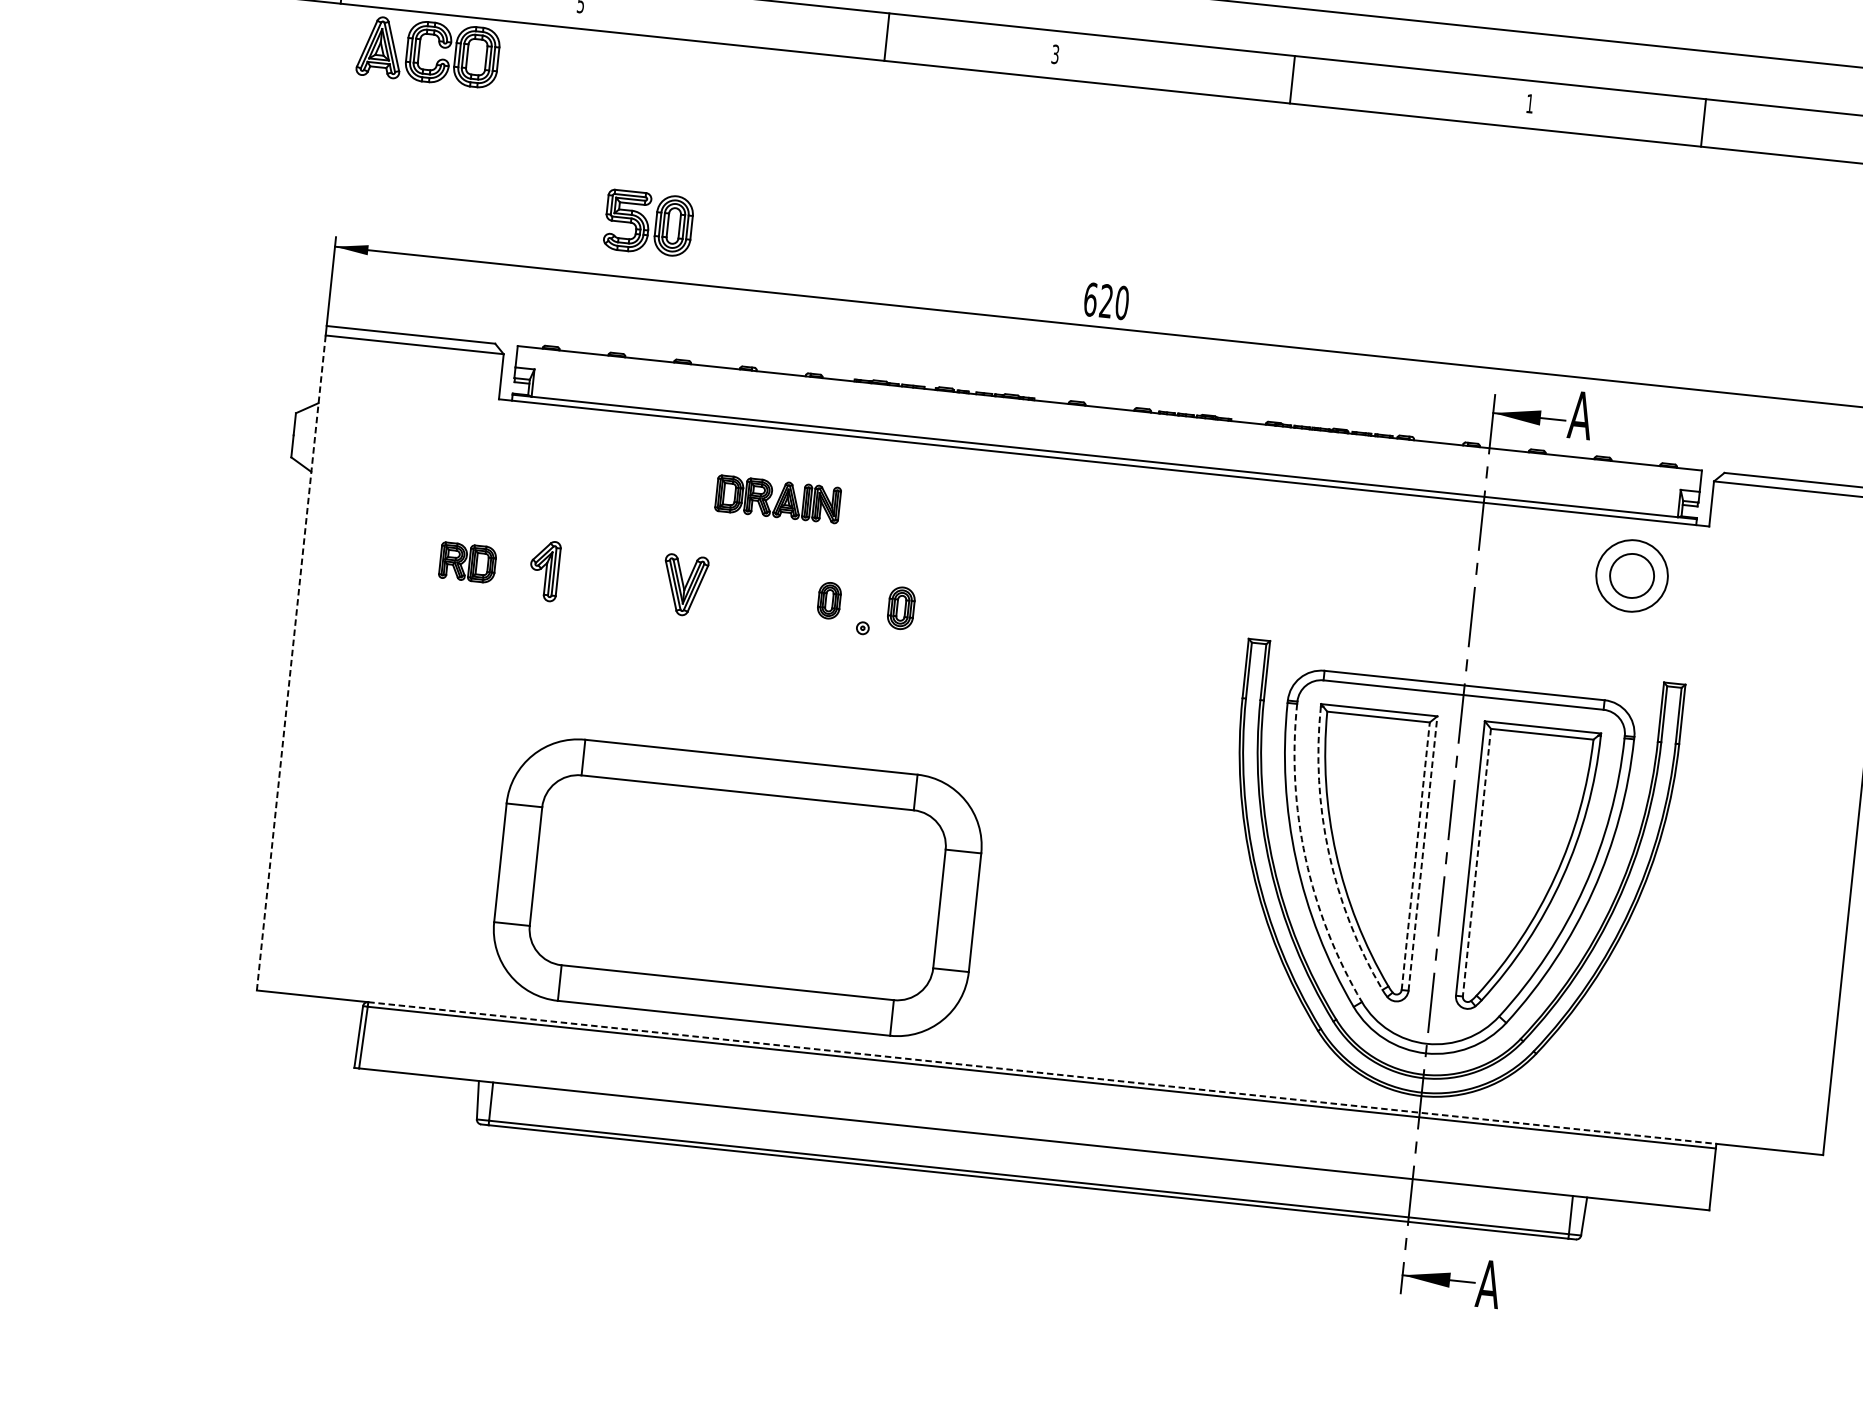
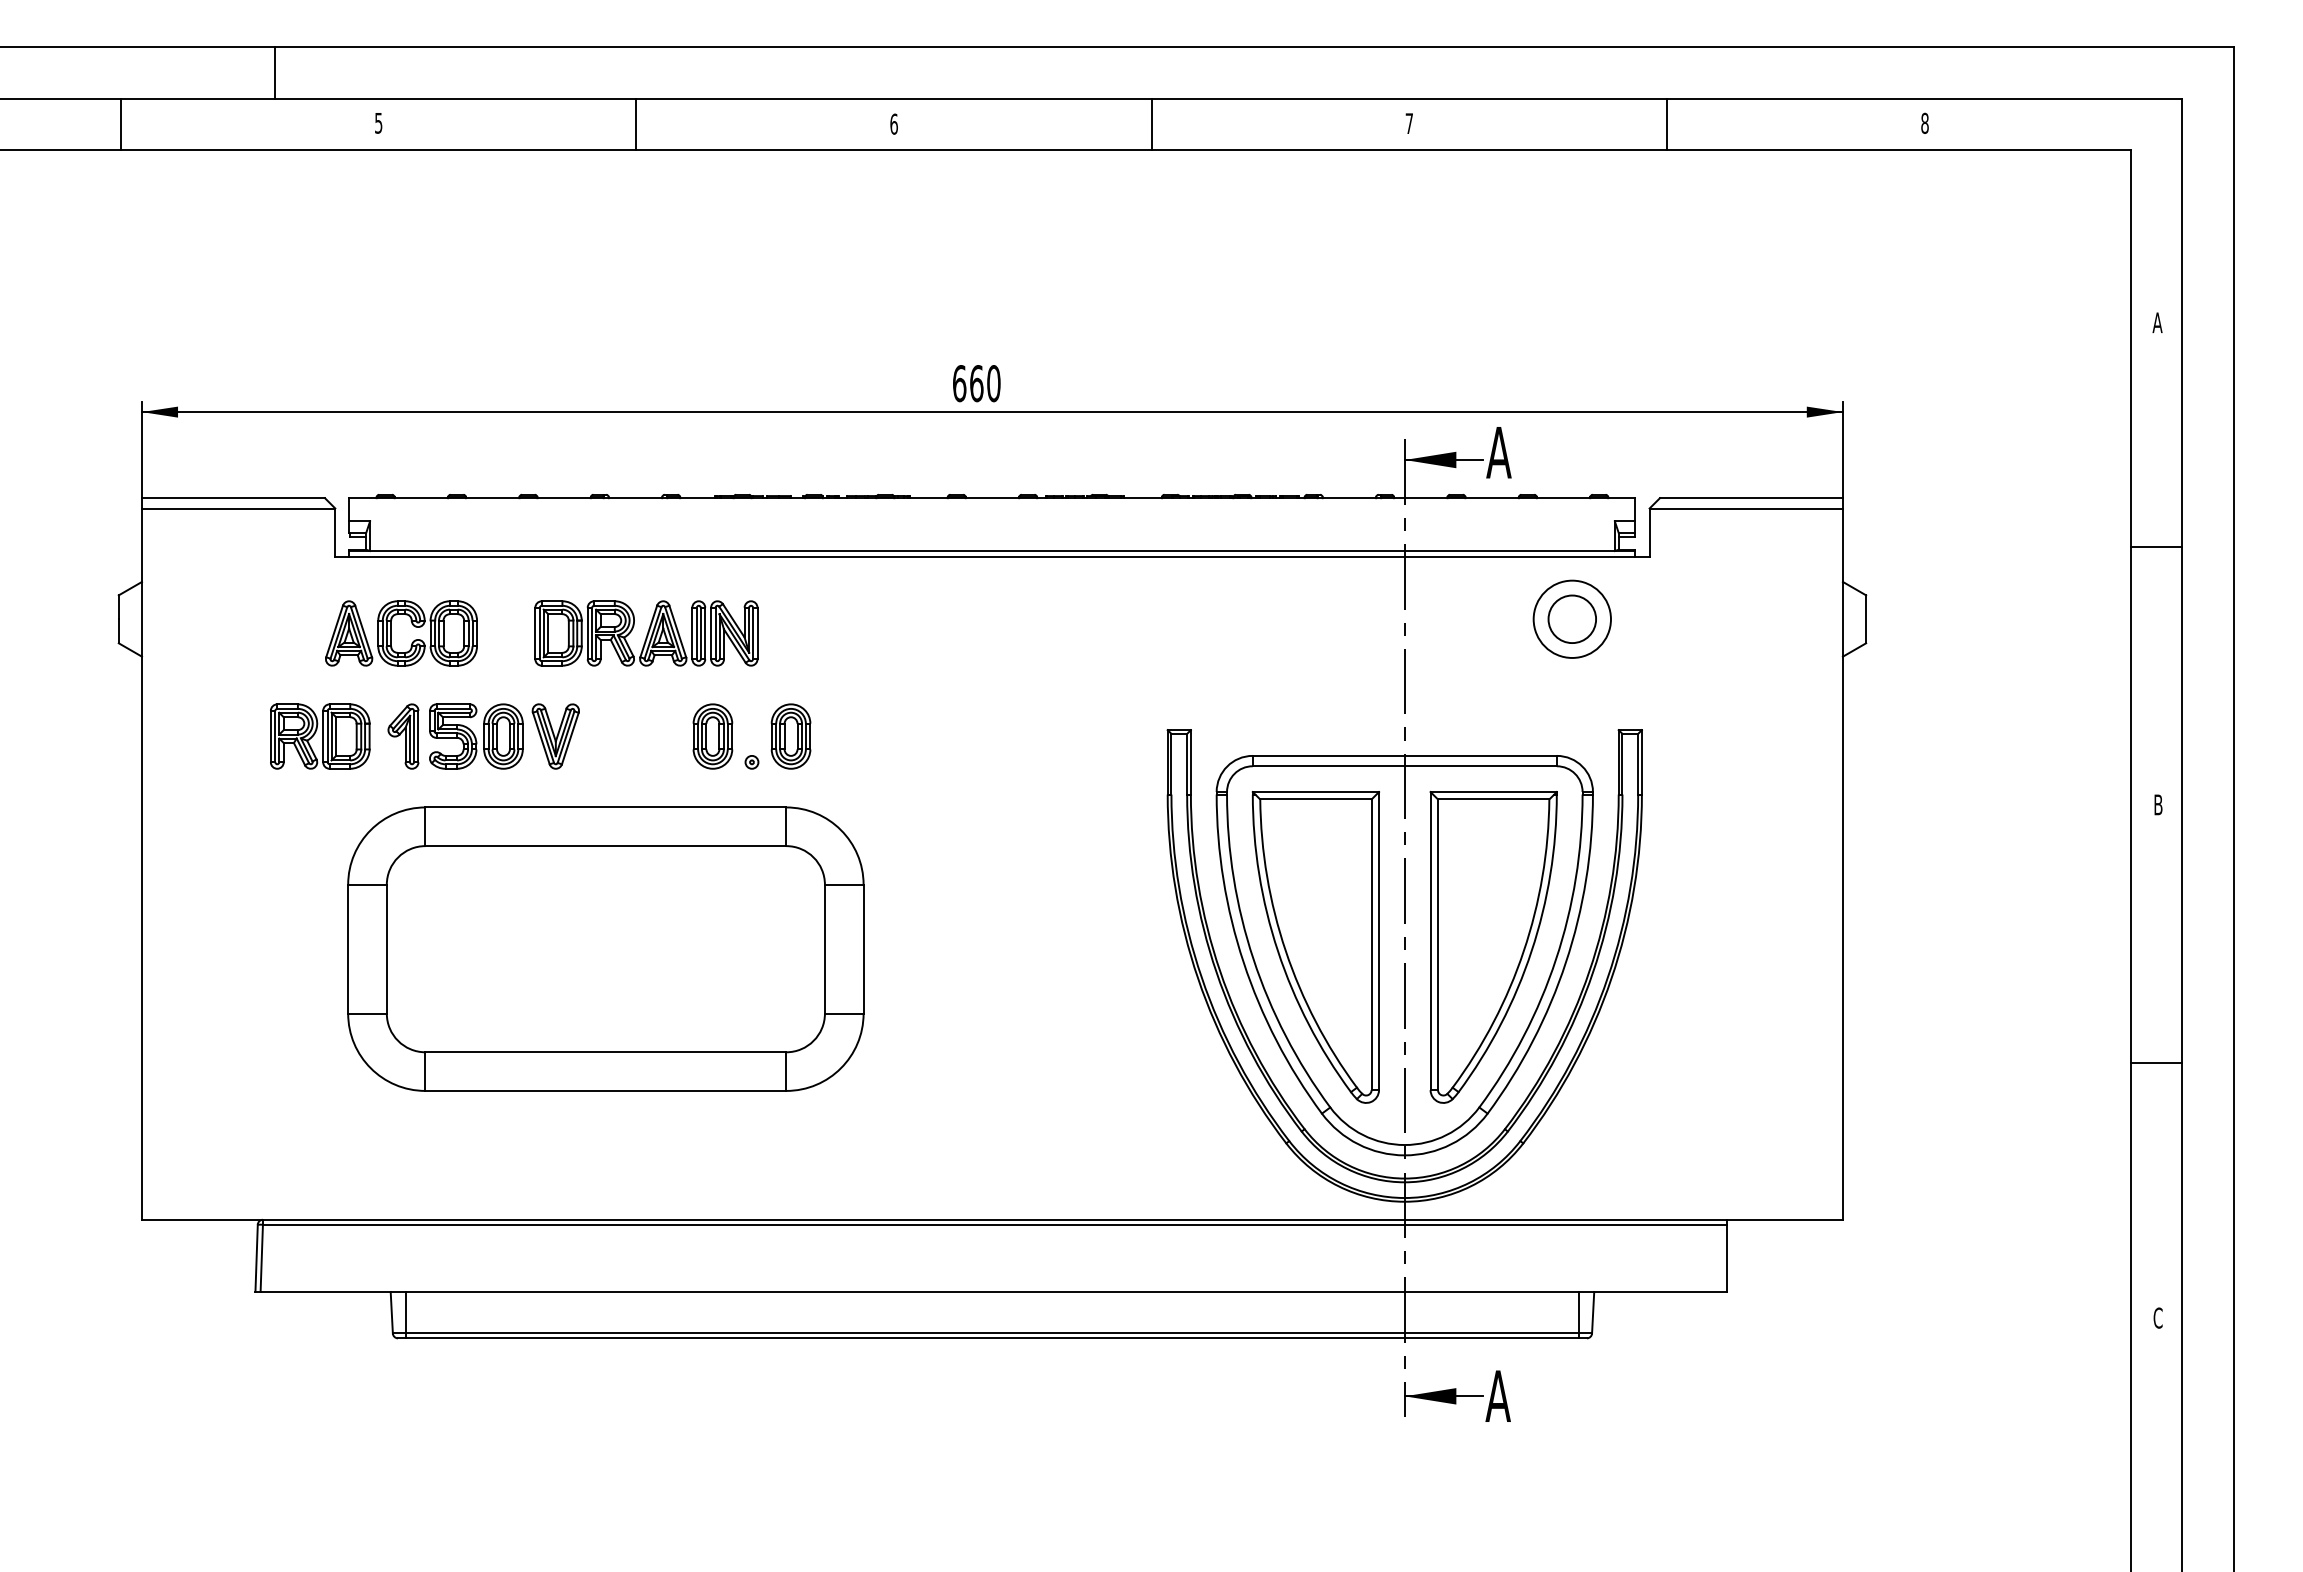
line: (887, 37) -> (636, 124), moved
part: (419, 51) -> (391, 633), moved
text: (1054, 53) -> (893, 123), 3 -> 6
text: (1529, 103) -> (1408, 123), 1 -> 7
line: (1703, 122) -> (1666, 124), moved
part: (648, 223) -> (476, 736), moved
text: (1106, 301) -> (976, 383), 620 -> 660
part: (778, 499) -> (646, 633), size x1.67
part: (468, 562) -> (320, 736), size x1.67
part: (828, 600) -> (712, 736), size x1.67
part: (900, 608) -> (790, 736), size x1.43
line: (291, 663) -> (142, 864), dashed -> solid
arc: (1328, 853) -> (1277, 951), dashed -> solid
line: (1423, 853) -> (1379, 940), dashed -> solid
line: (1415, 855) -> (1371, 944), dashed -> solid
arc: (1305, 858) -> (1253, 959), dashed -> solid
line: (1477, 863) -> (1438, 945), dashed -> solid
part: (737, 887) -> (605, 948), moved
line: (1042, 1072) -> (995, 1219), dashed -> solid

